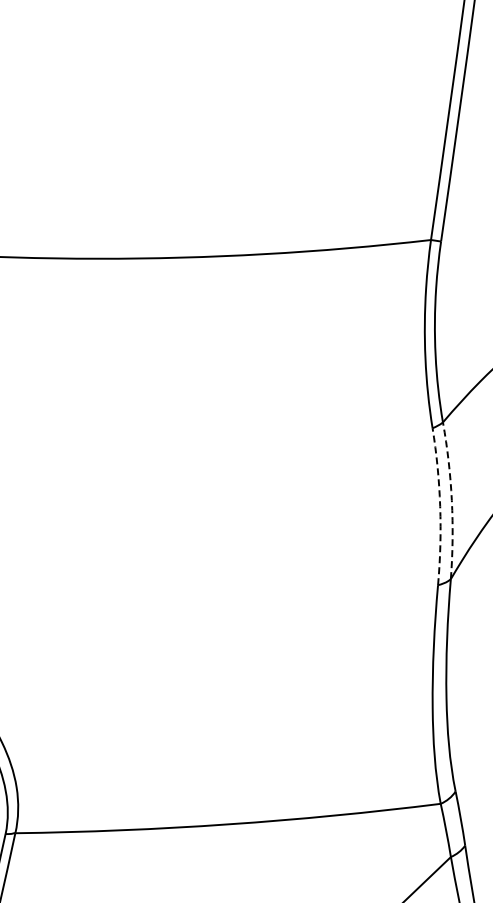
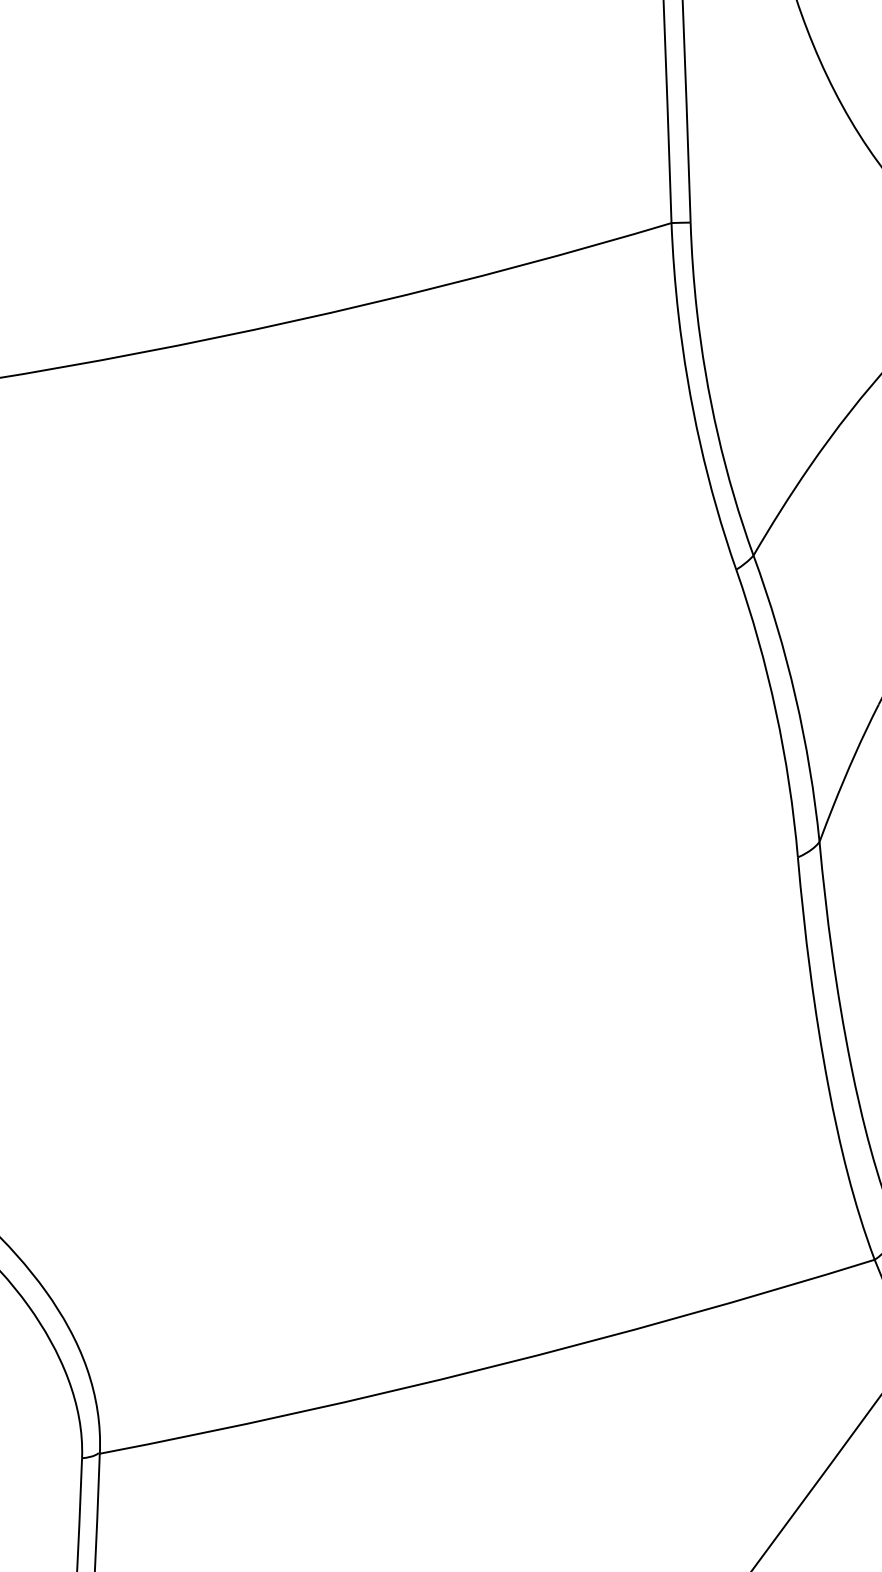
arc: (451, 500) -> (794, 696), dashed -> solid
arc: (440, 506) -> (776, 711), dashed -> solid

